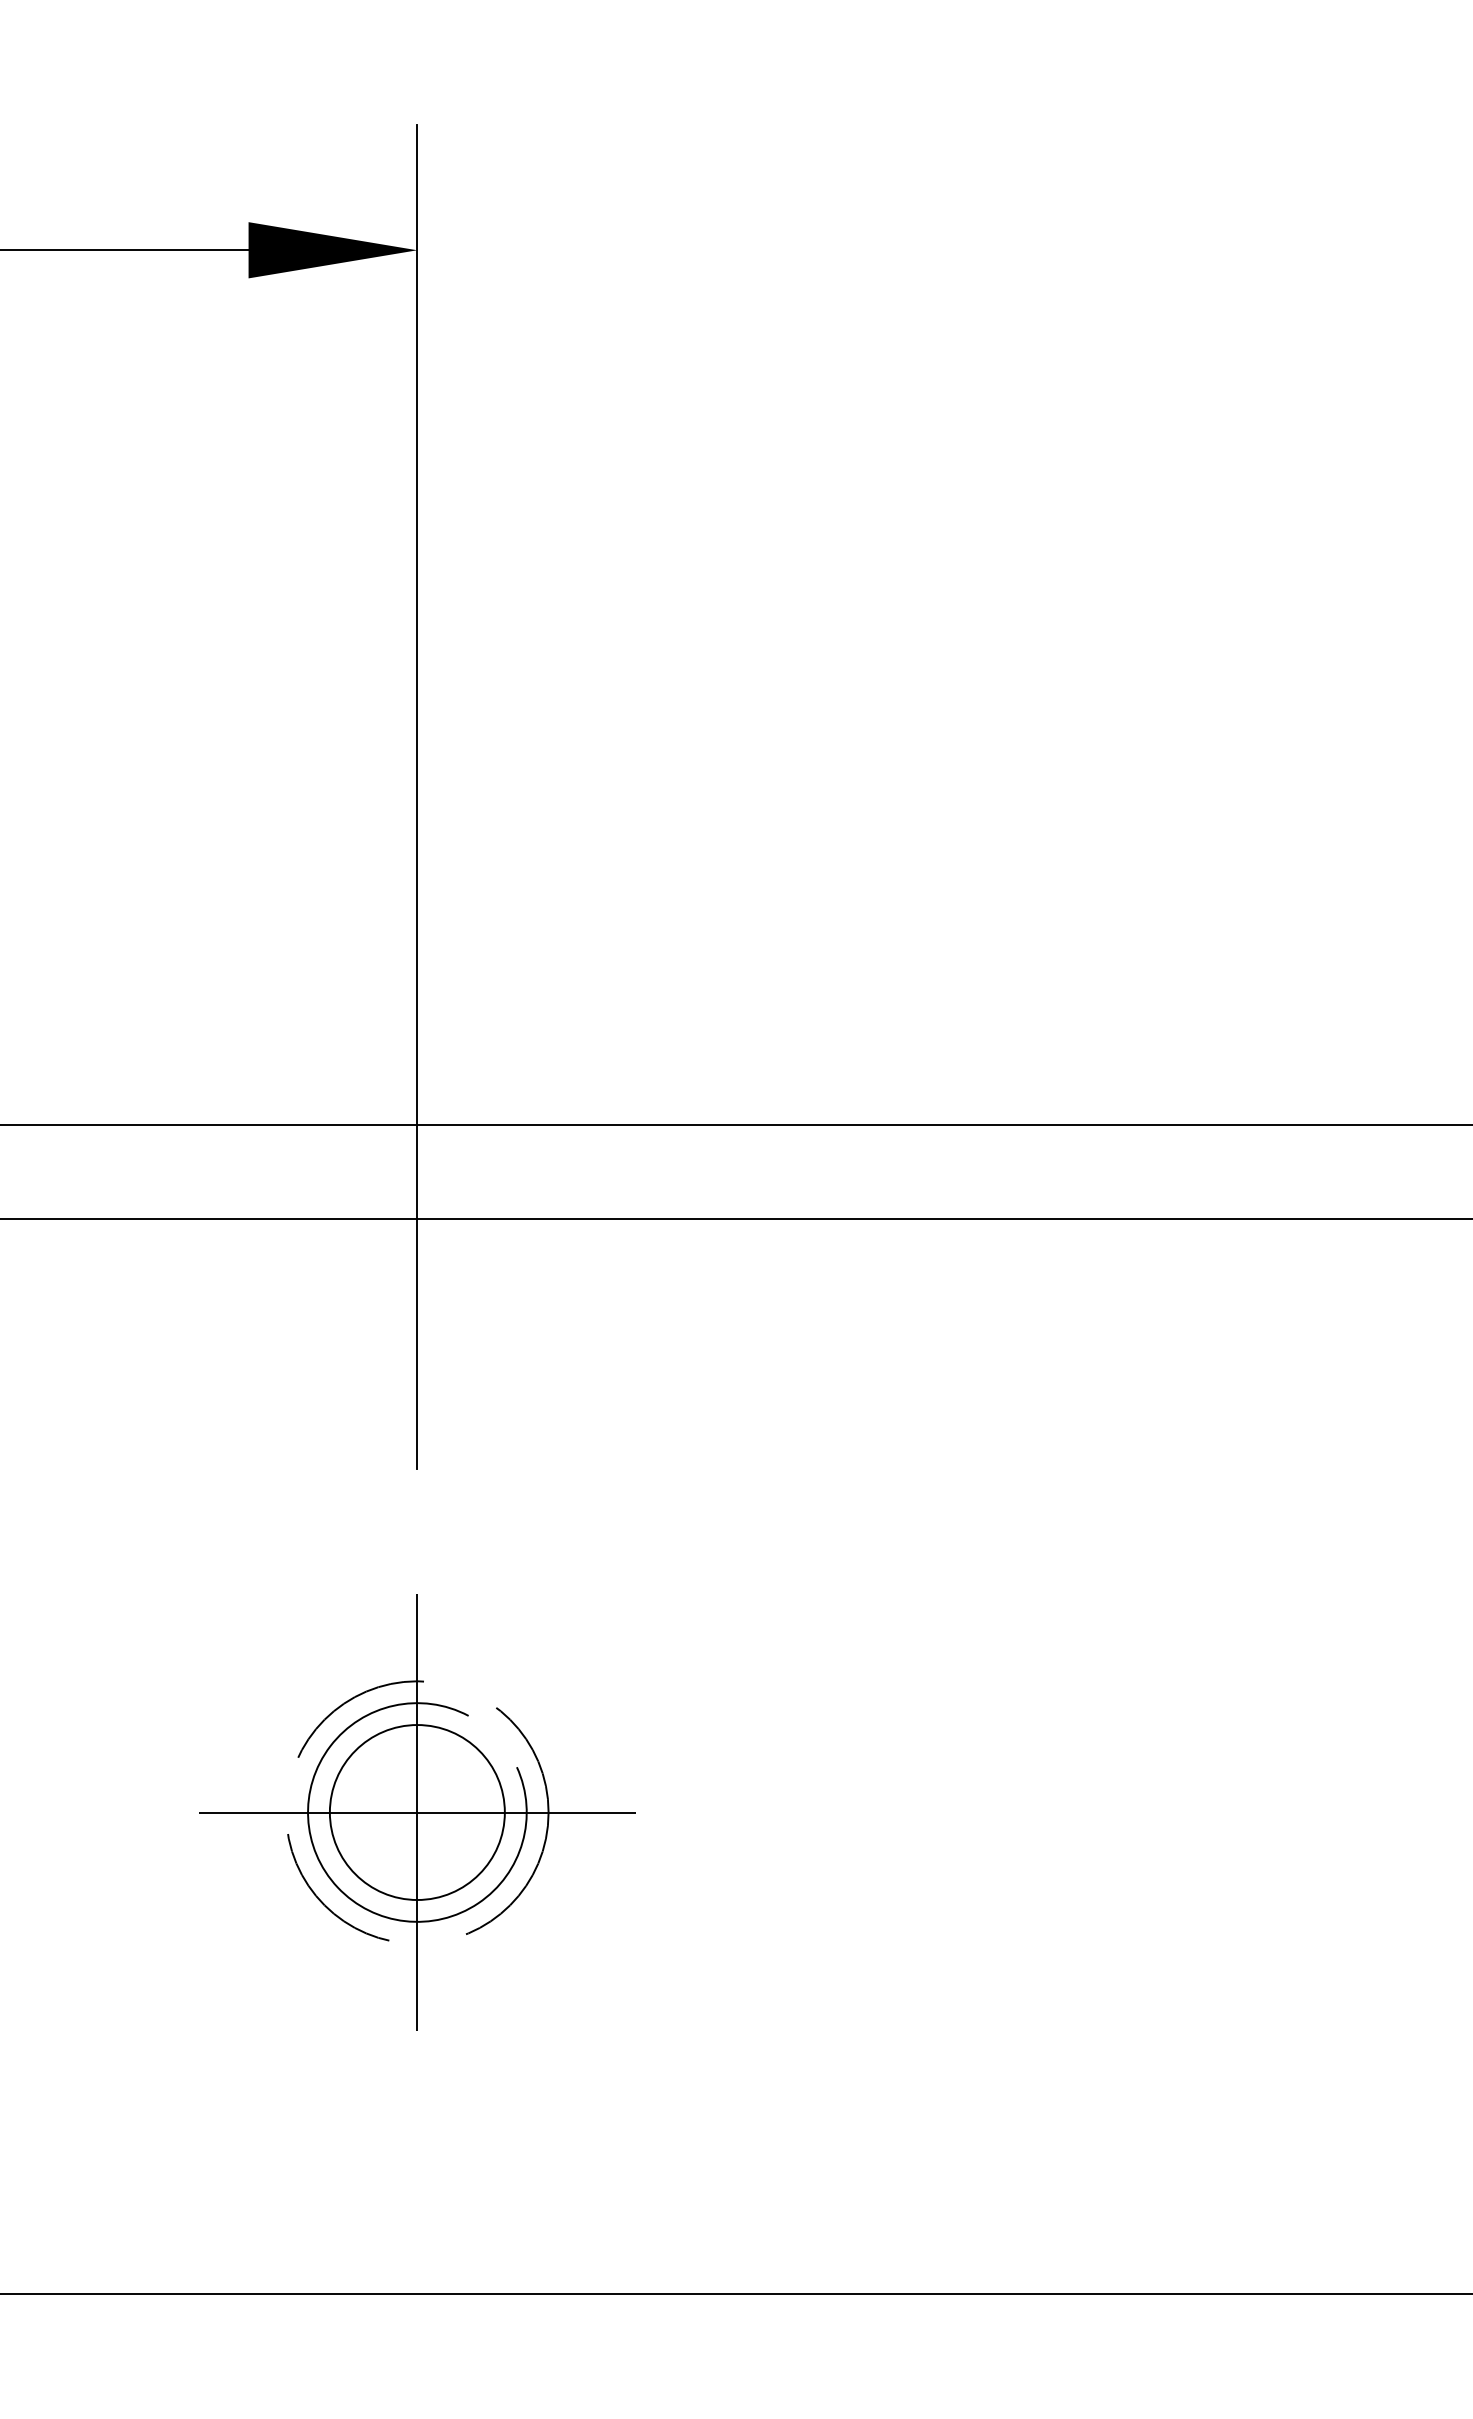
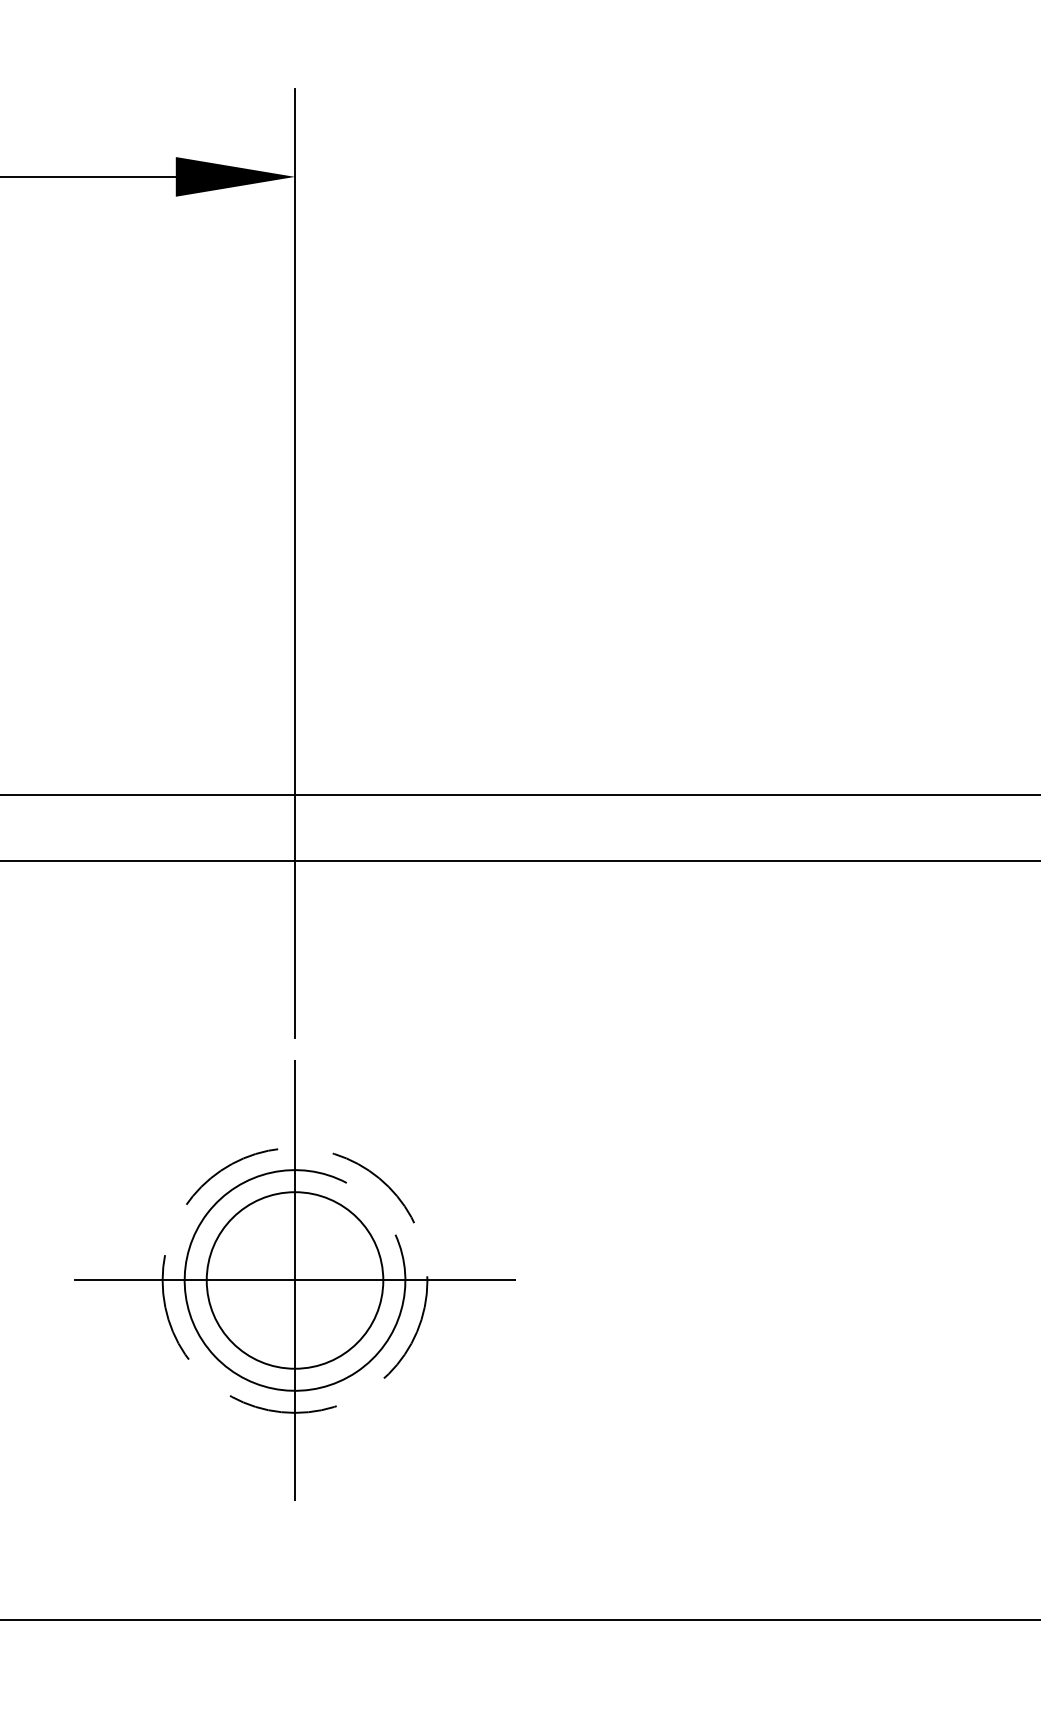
part: (417, 1812) -> (295, 1280), size x1.43

